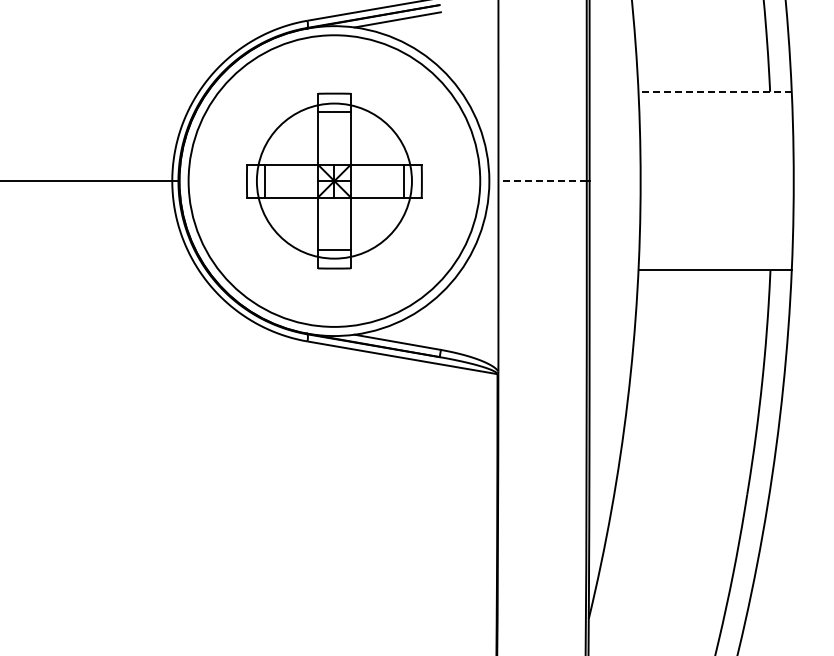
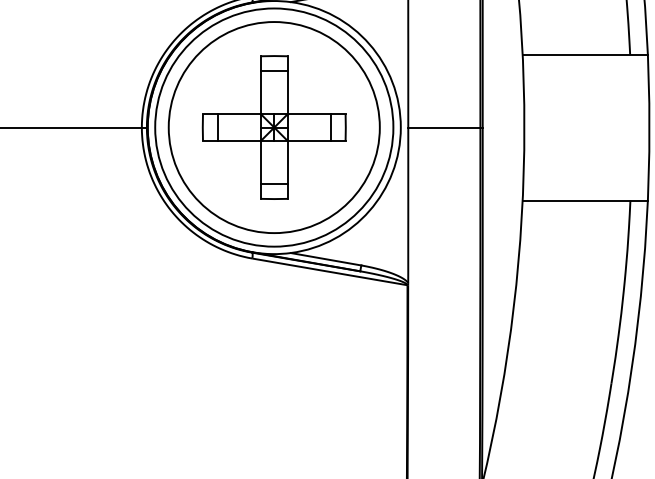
line: (715, 91) -> (585, 54), dashed -> solid
circle: (334, 180) -> (274, 127), size x1.67
line: (542, 181) -> (444, 127), dashed -> solid

